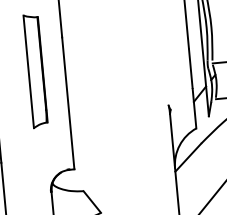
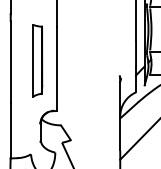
part: (35, 70) -> (37, 60), moved

